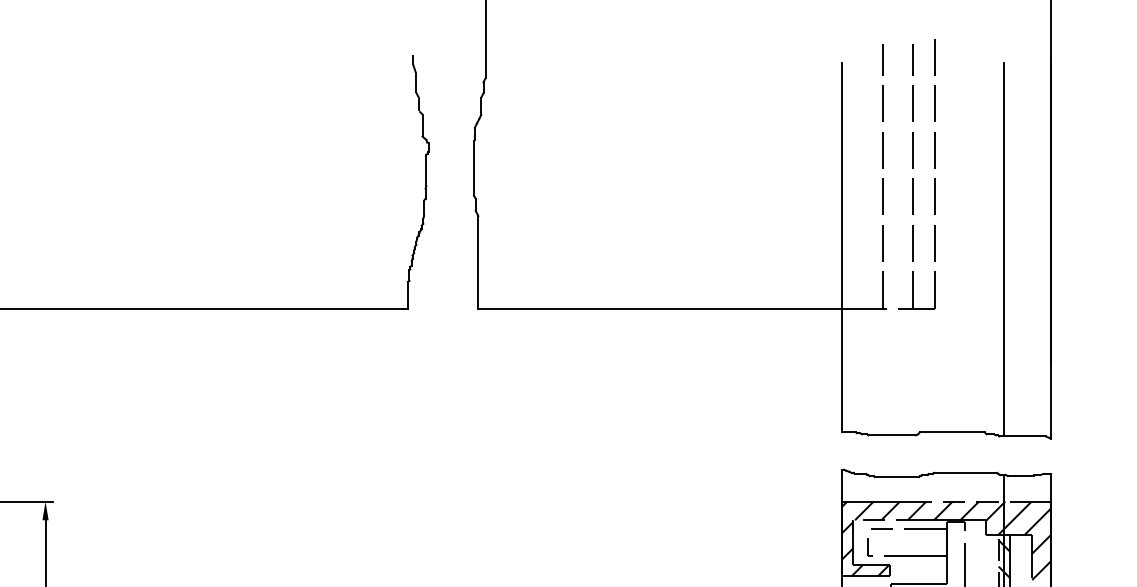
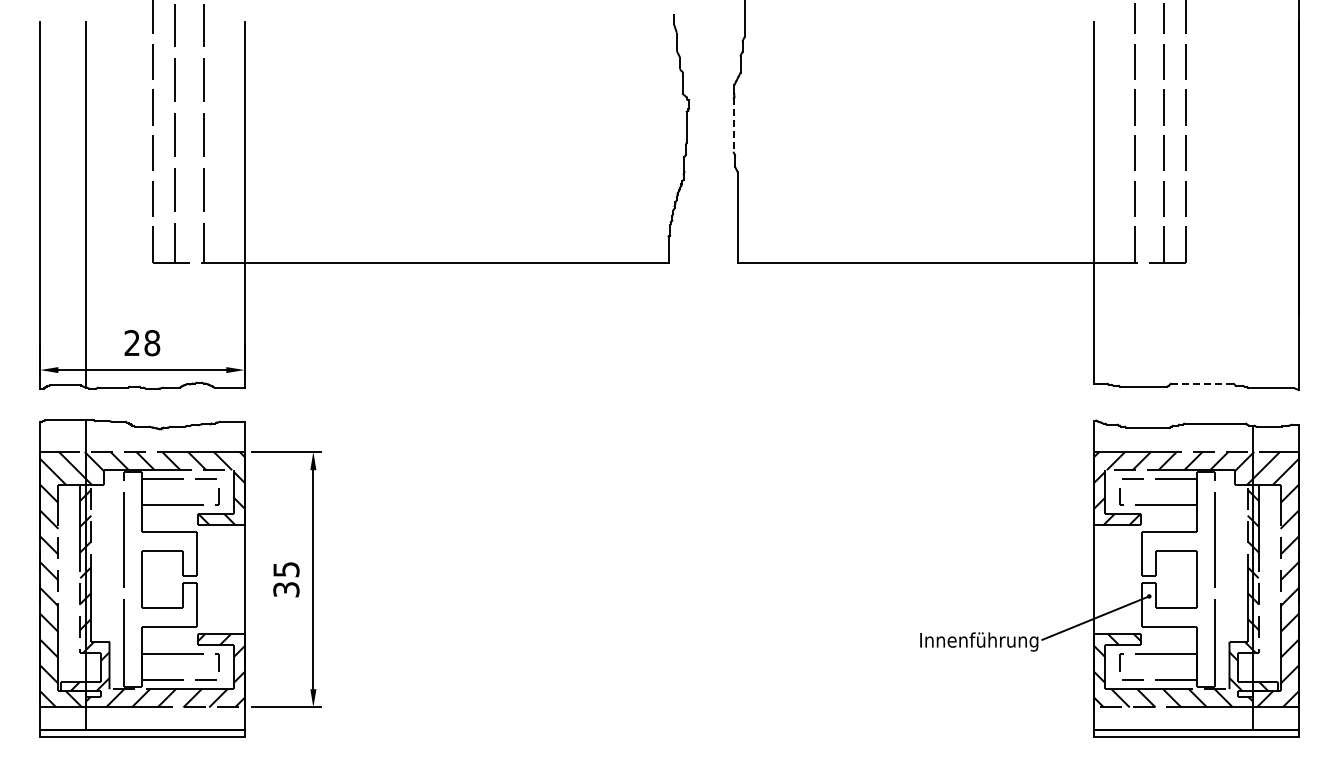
line: (474, 168) -> (733, 125), solid -> dashed
line: (1004, 249) -> (1253, 204), removed
line: (952, 431) -> (1202, 383), solid -> dashed

